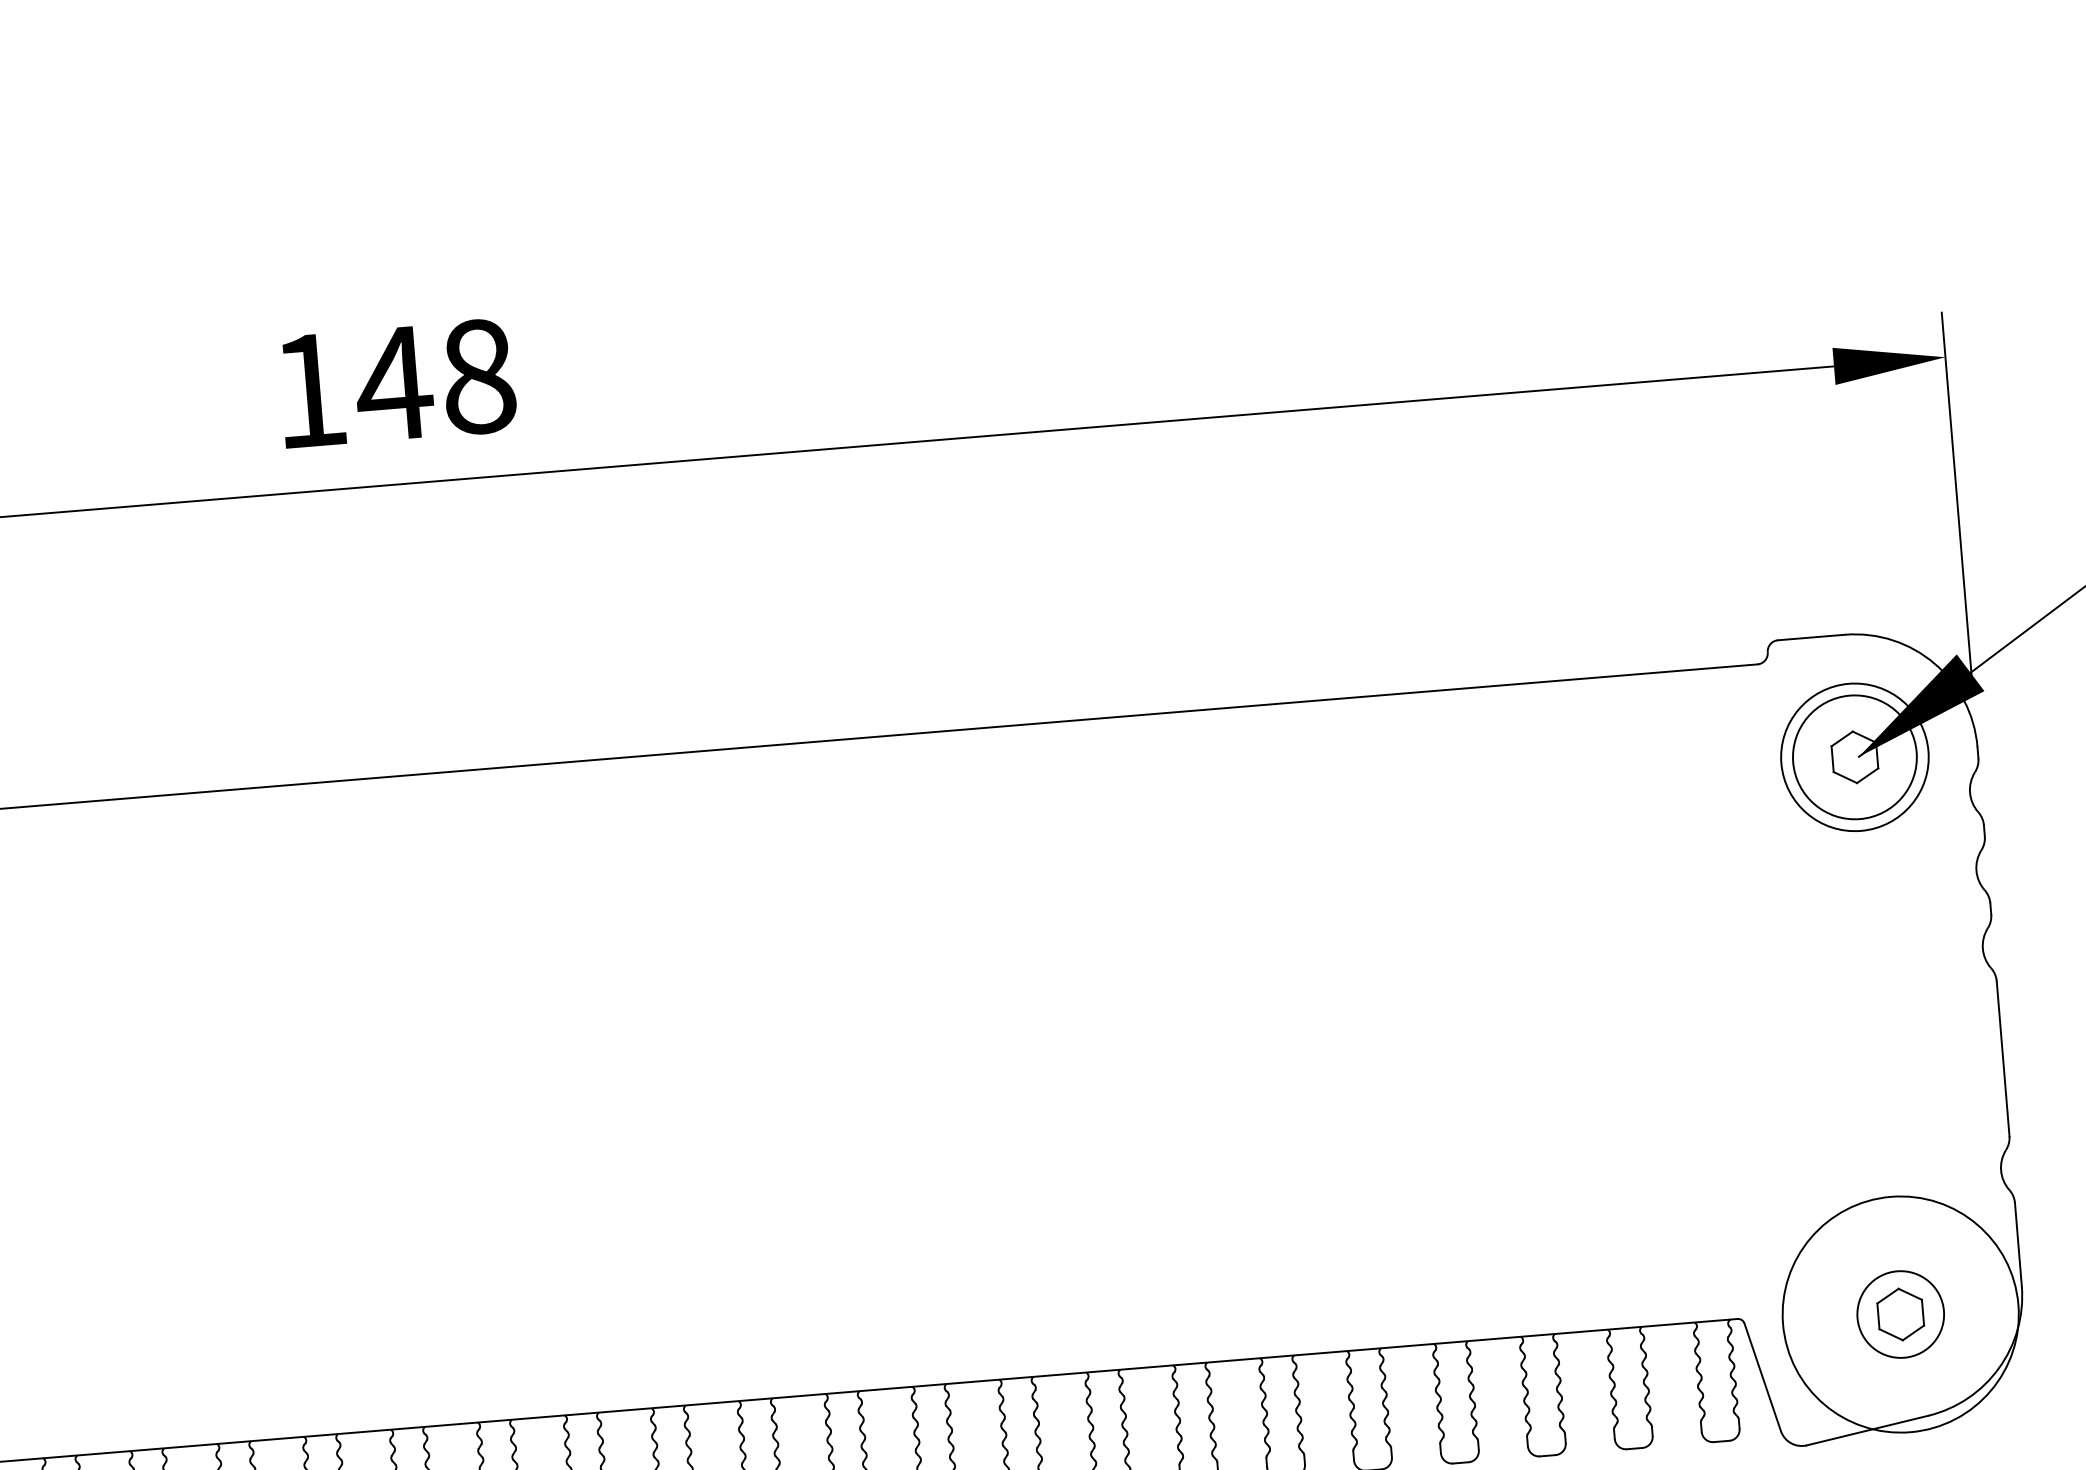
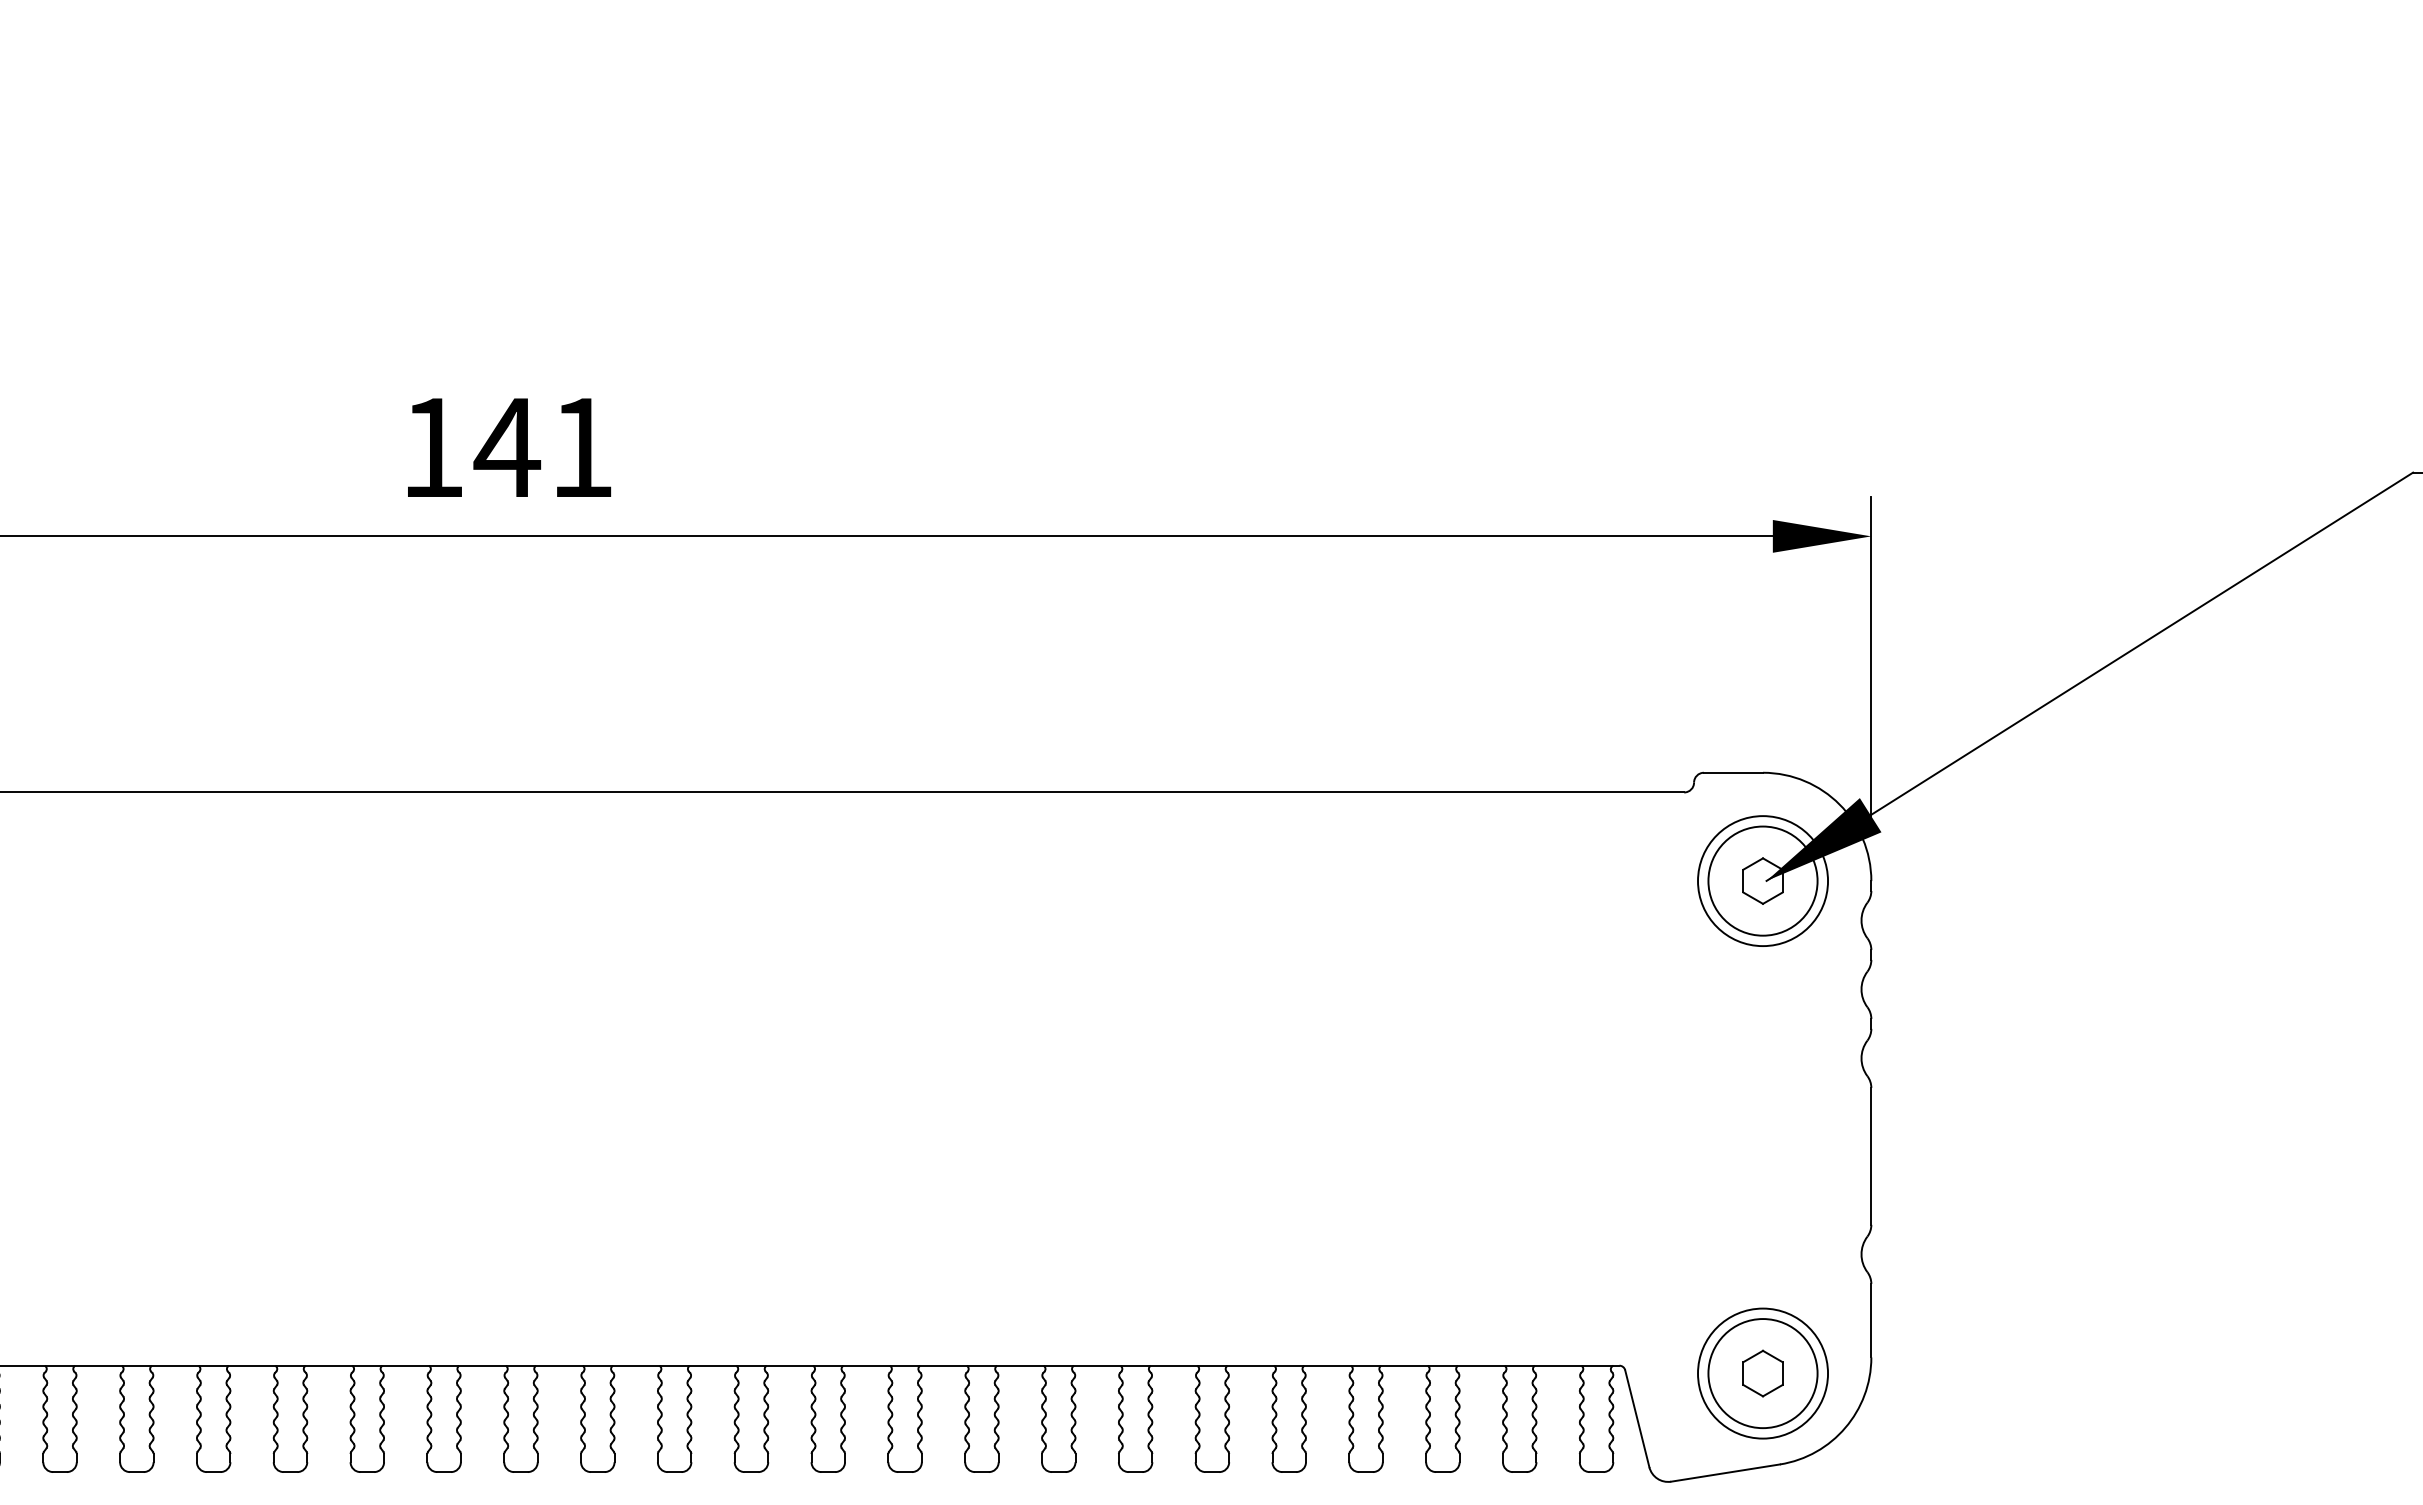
text: (478, 376) -> (582, 447), 148 -> 141
circle: (1900, 1314) -> (1762, 1373), size x1.43
circle: (1901, 1314) -> (1763, 1373), size x0.62

